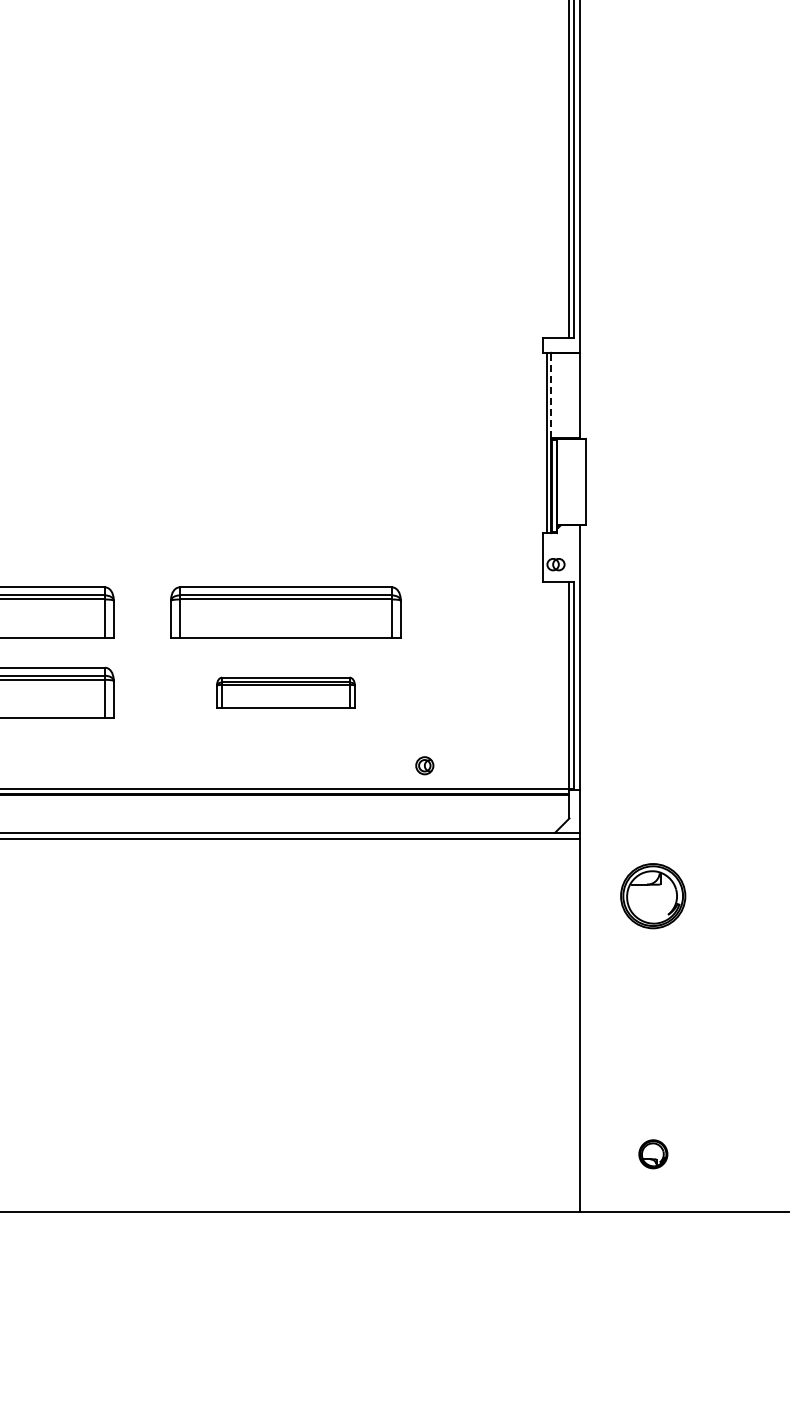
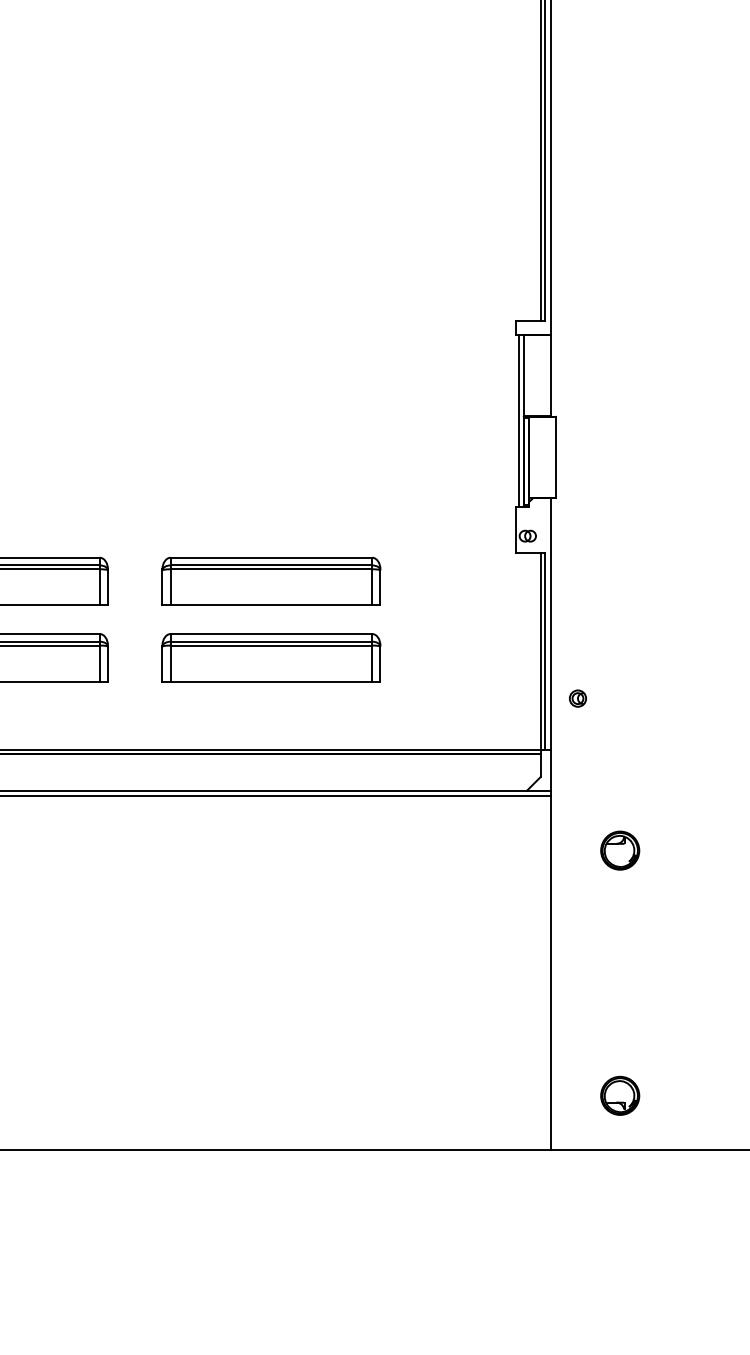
line: (551, 395) -> (523, 375), dashed -> solid
part: (285, 692) -> (271, 657), size x1.67
part: (424, 765) -> (577, 698), moved
part: (653, 895) -> (620, 850), size x0.62
part: (653, 1154) -> (620, 1096), size x1.43

